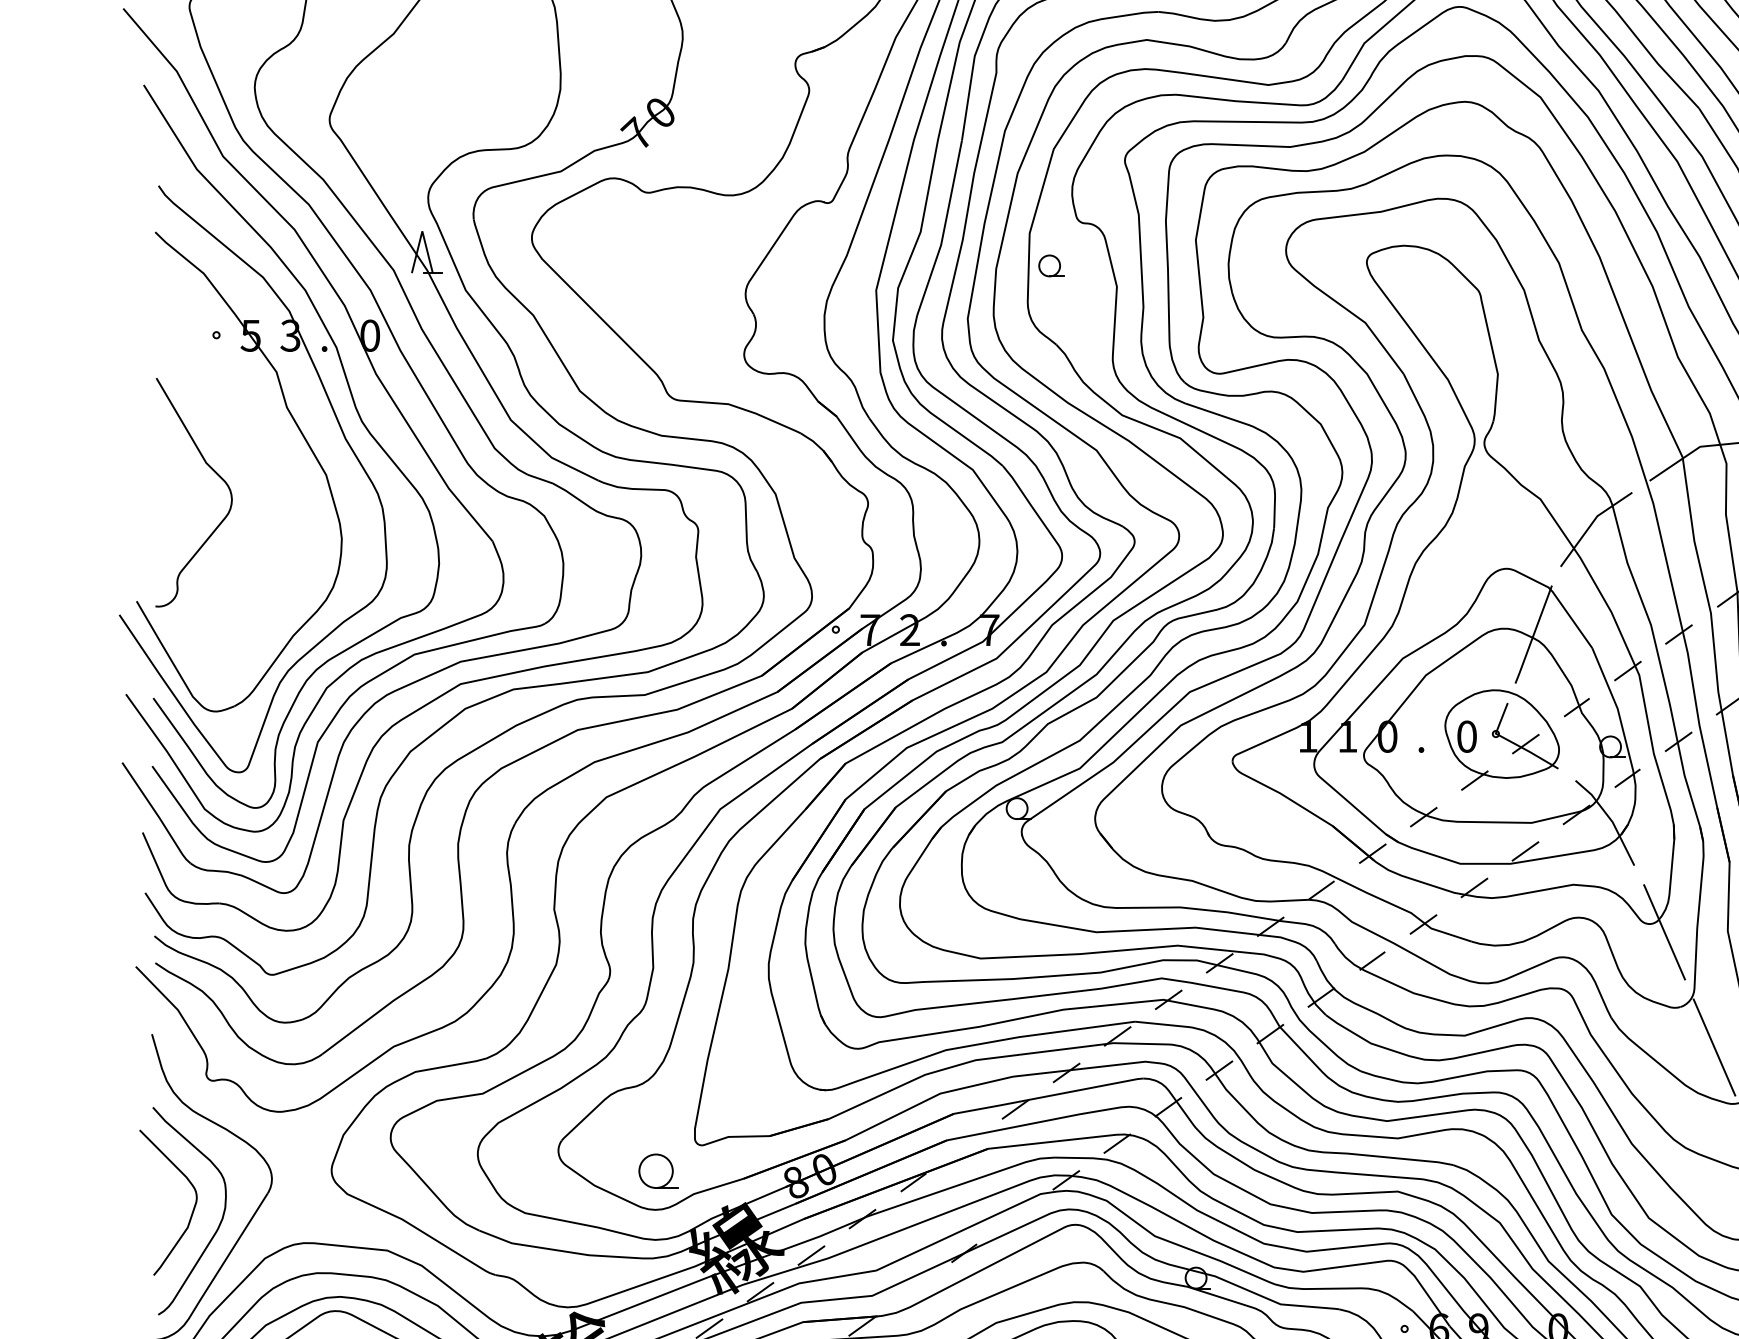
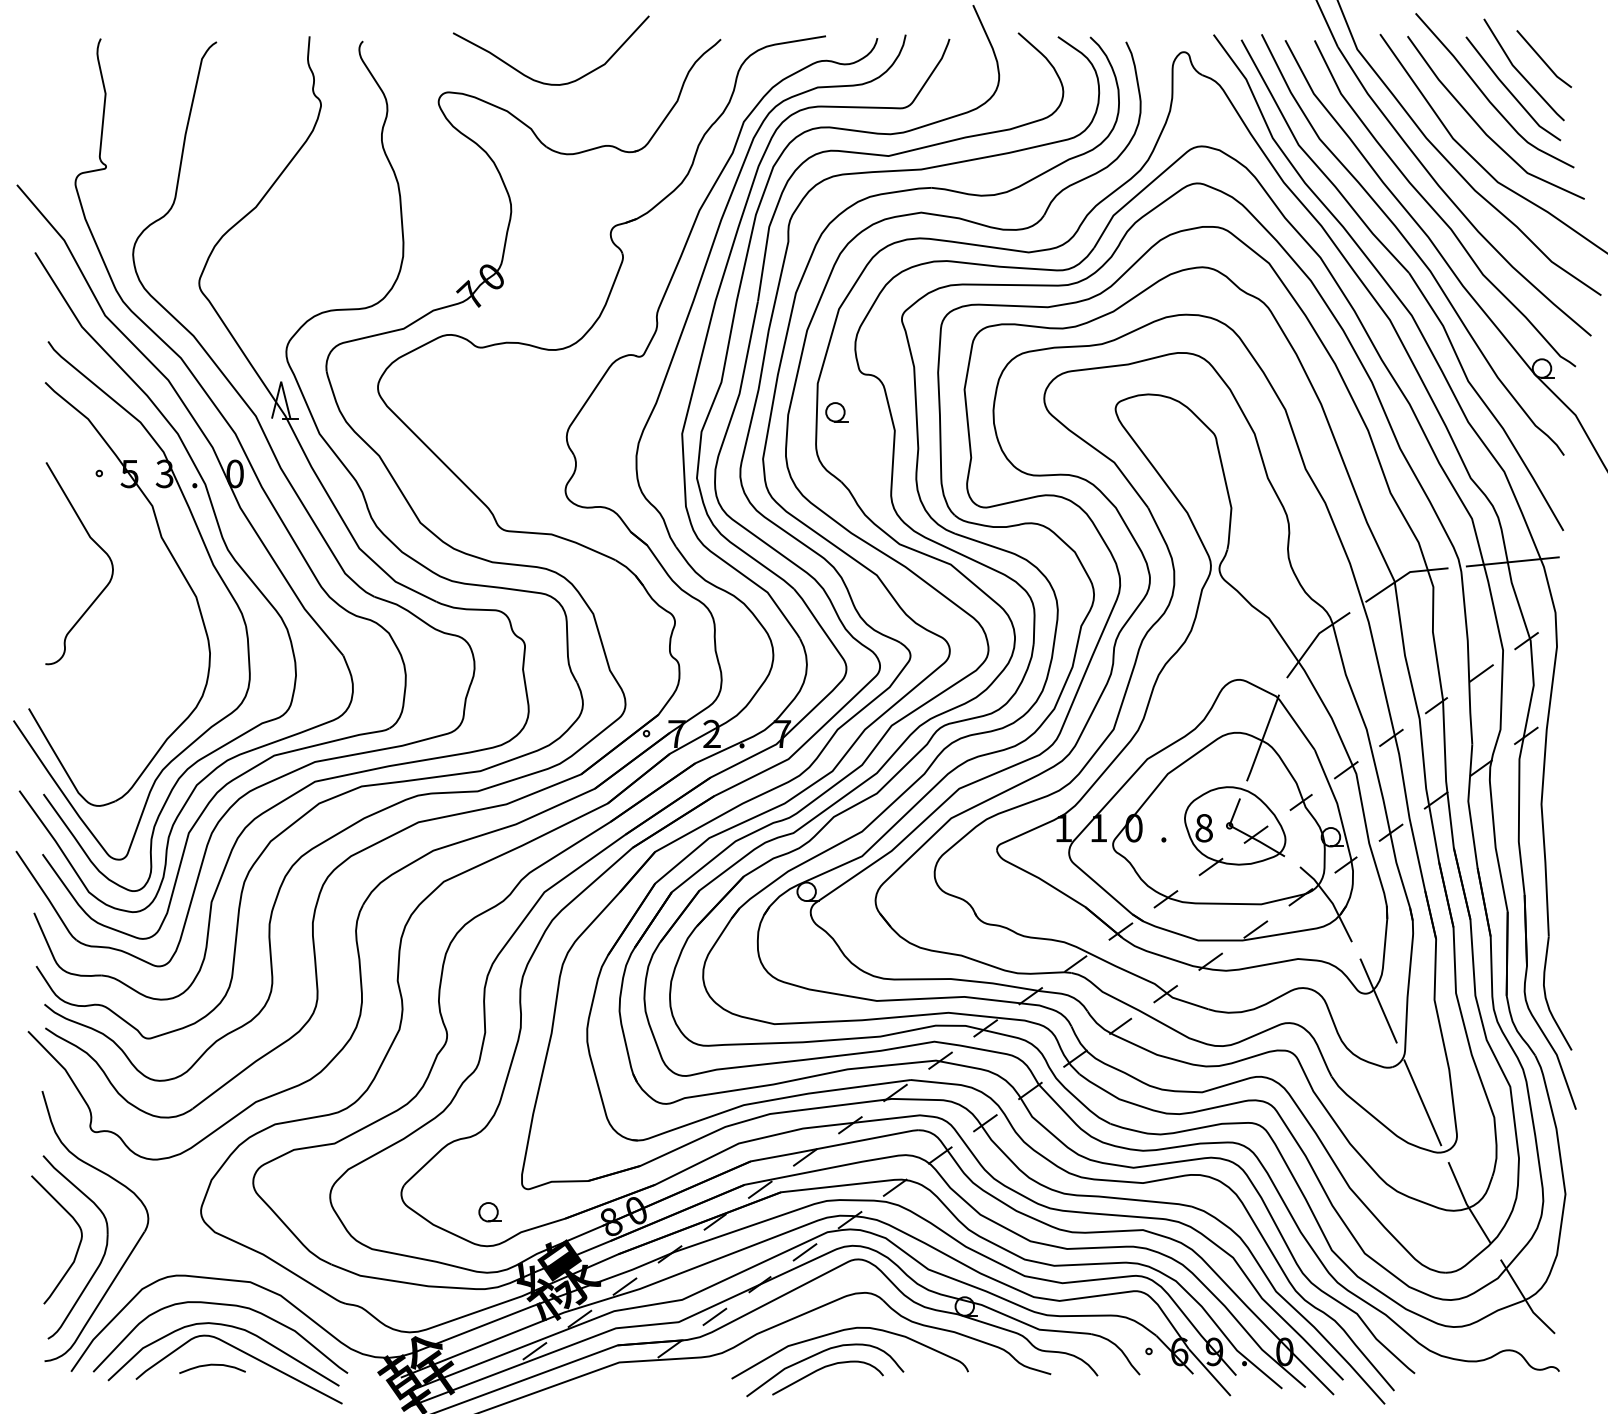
curve: (214, 472) -> (97, 545), moved
text: (1466, 737) -> (1203, 828), 0 -> 8
line: (964, 1145) -> (760, 1189), added
part: (658, 1171) -> (489, 1212), size x0.62
line: (1014, 1216) -> (804, 1252), added
line: (912, 1289) -> (714, 1316), added

